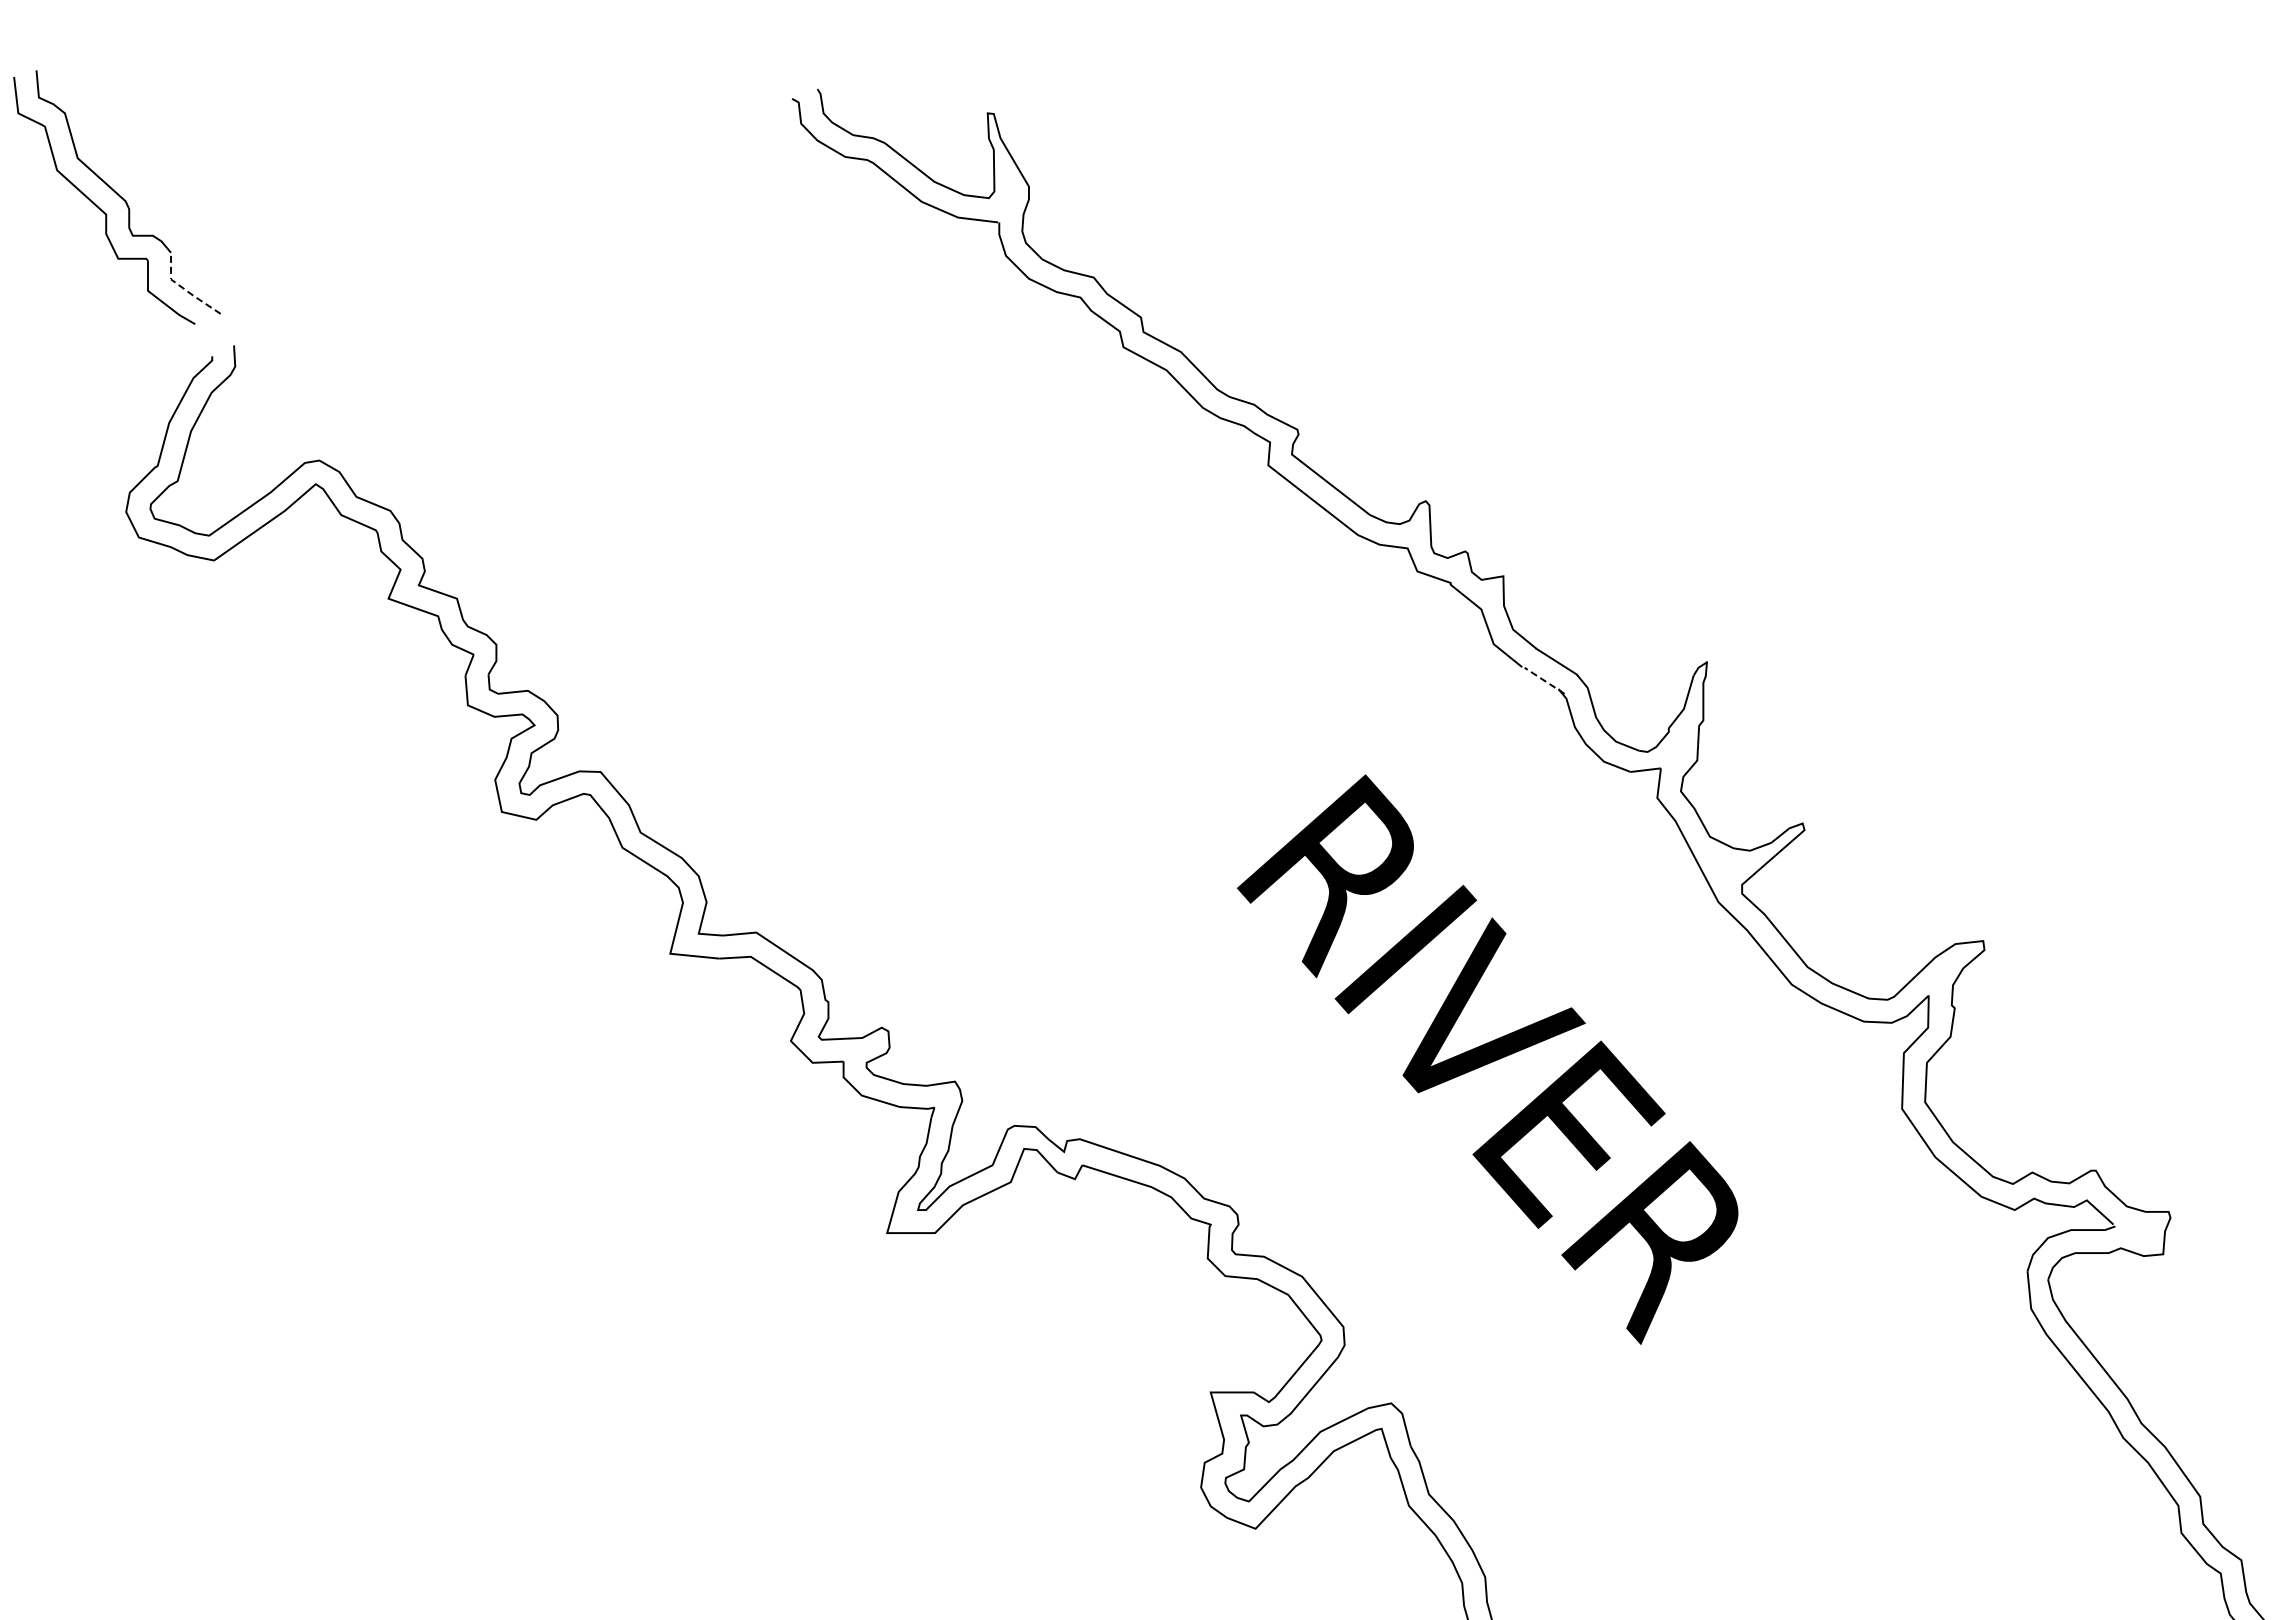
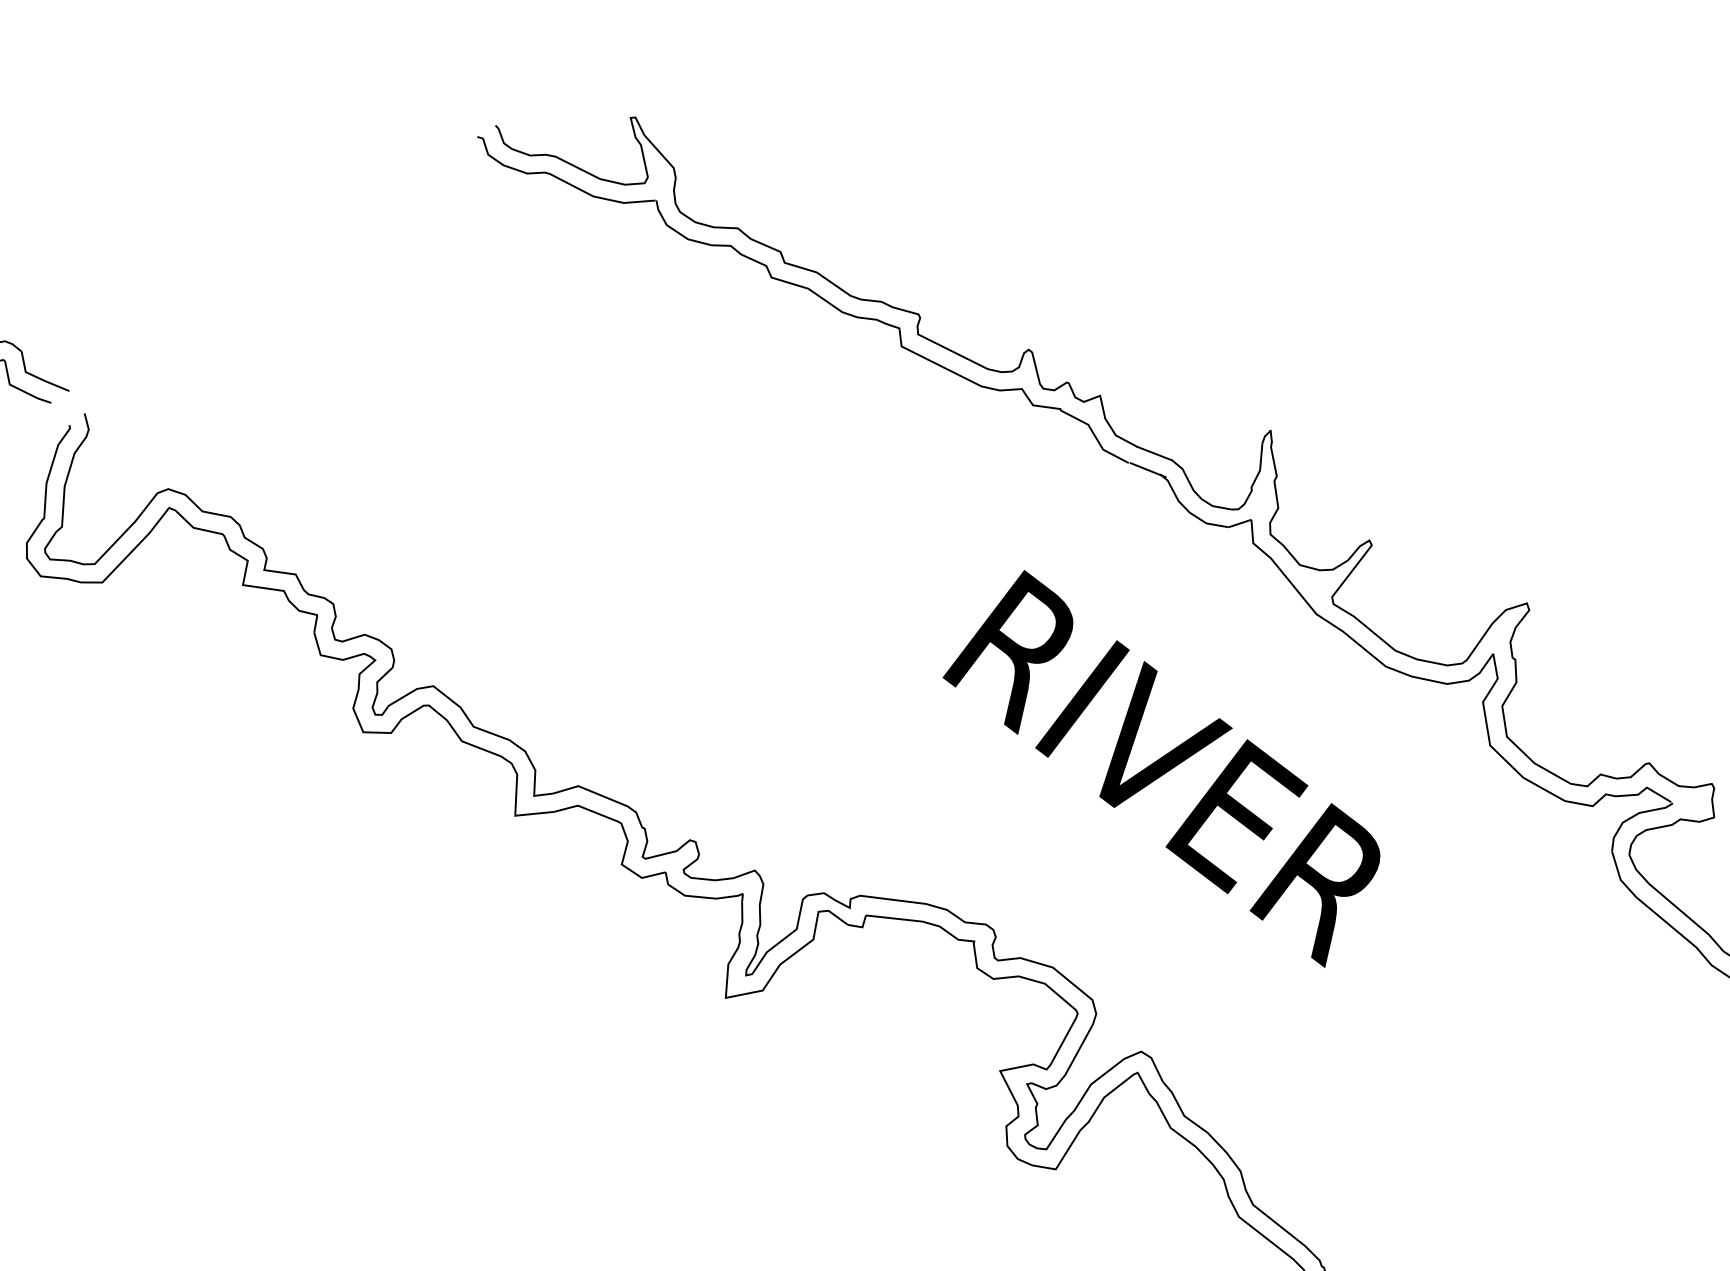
line: (184, 289) -> (37, 377), dashed -> solid
line: (1544, 680) -> (1148, 469), dashed -> solid

